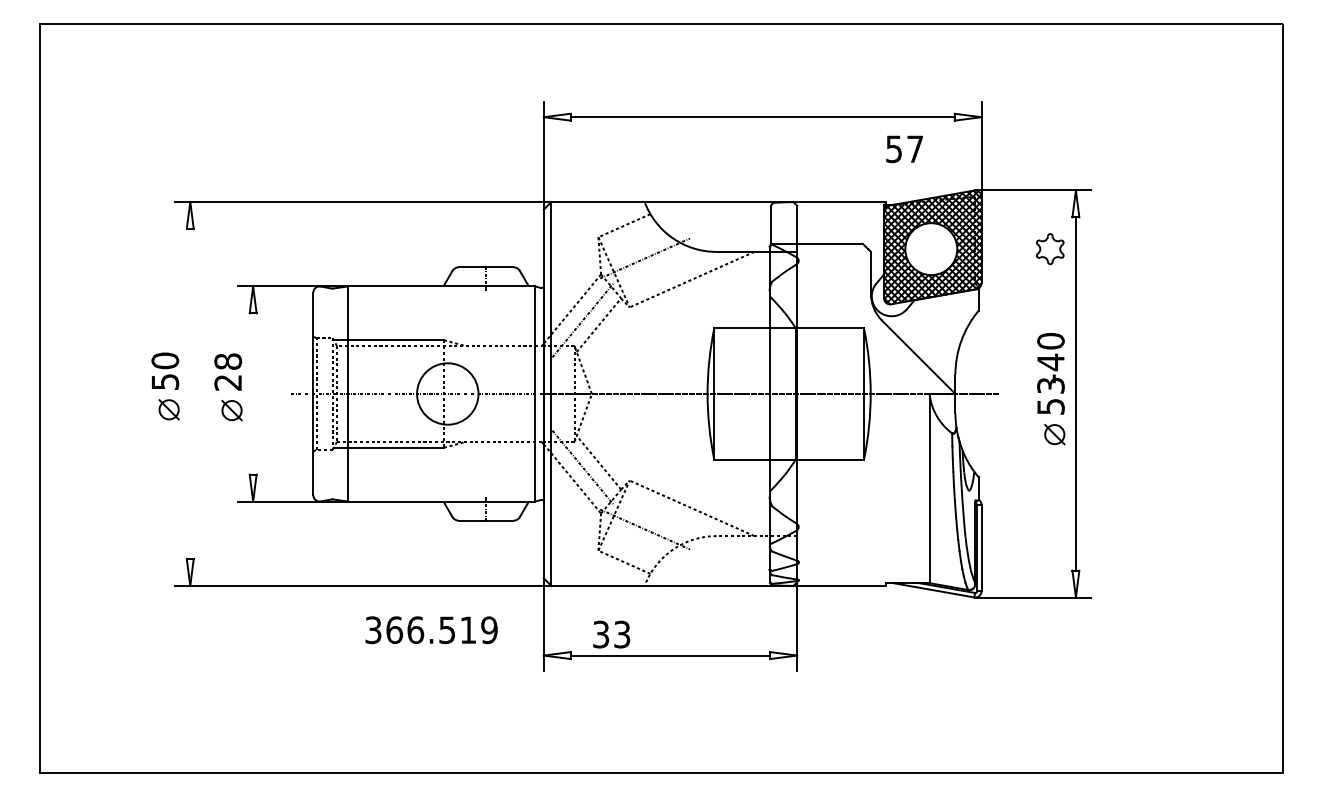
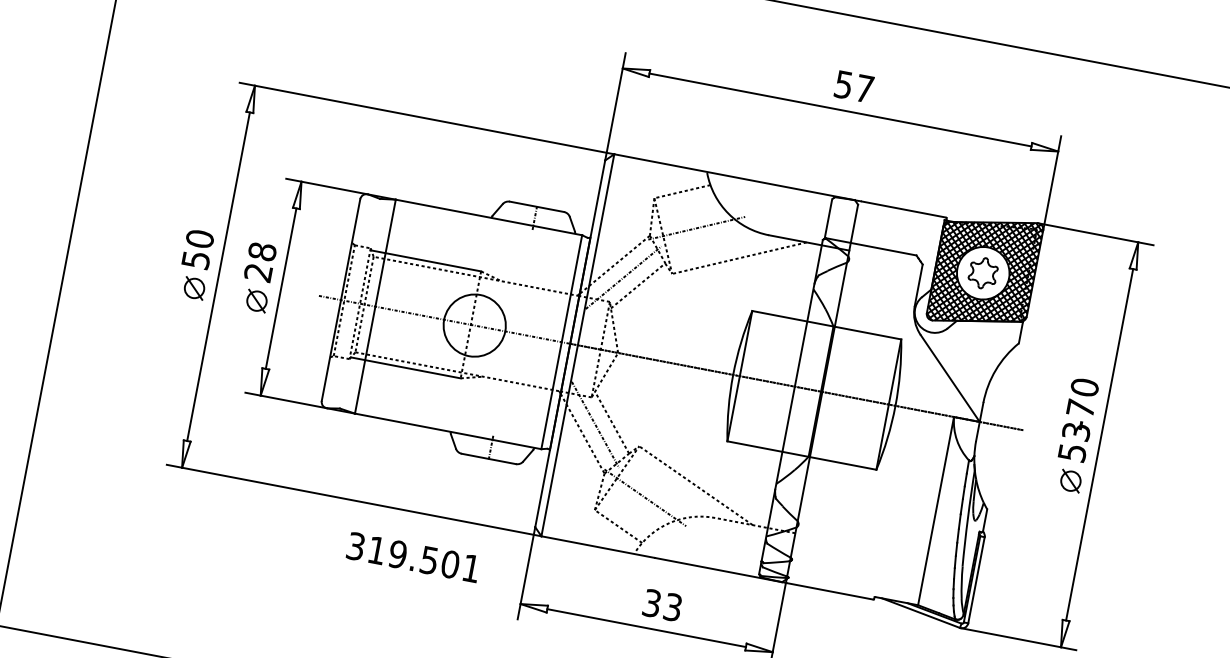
text: (904, 149) -> (854, 87), moved
part: (1050, 249) -> (983, 273), moved
text: (1050, 362) -> (1080, 408), -40 -> -70
line: (190, 393) -> (218, 276), added
line: (253, 393) -> (281, 288), added
text: (441, 630) -> (423, 559), 366.519 -> 319.501
text: (611, 634) -> (662, 605), moved

